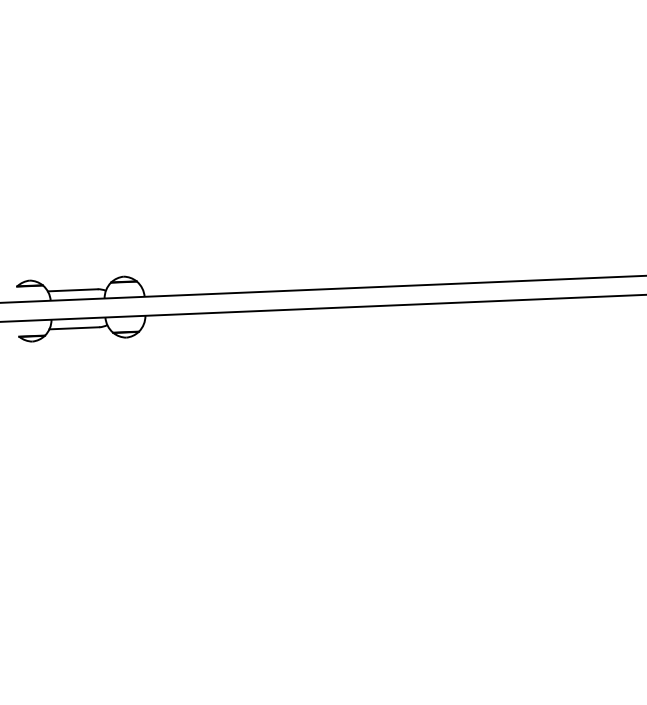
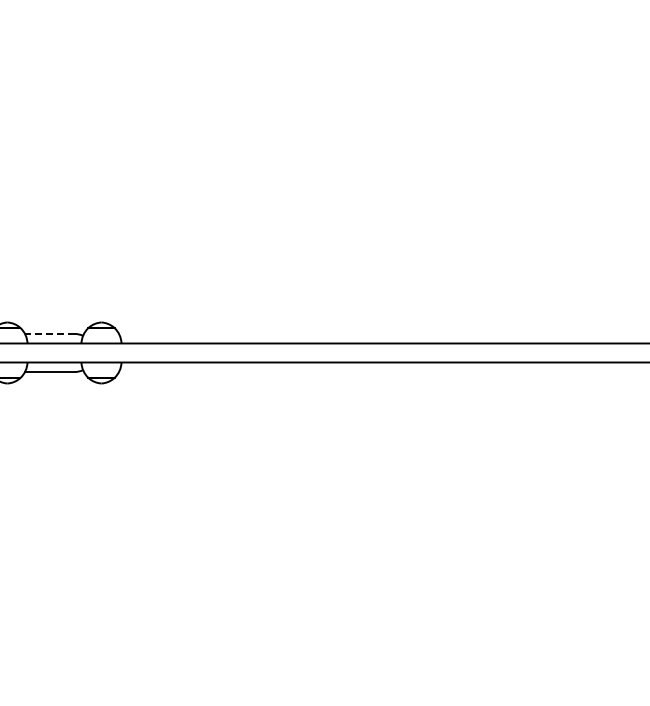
line: (72, 289) -> (49, 333), solid -> dashed

